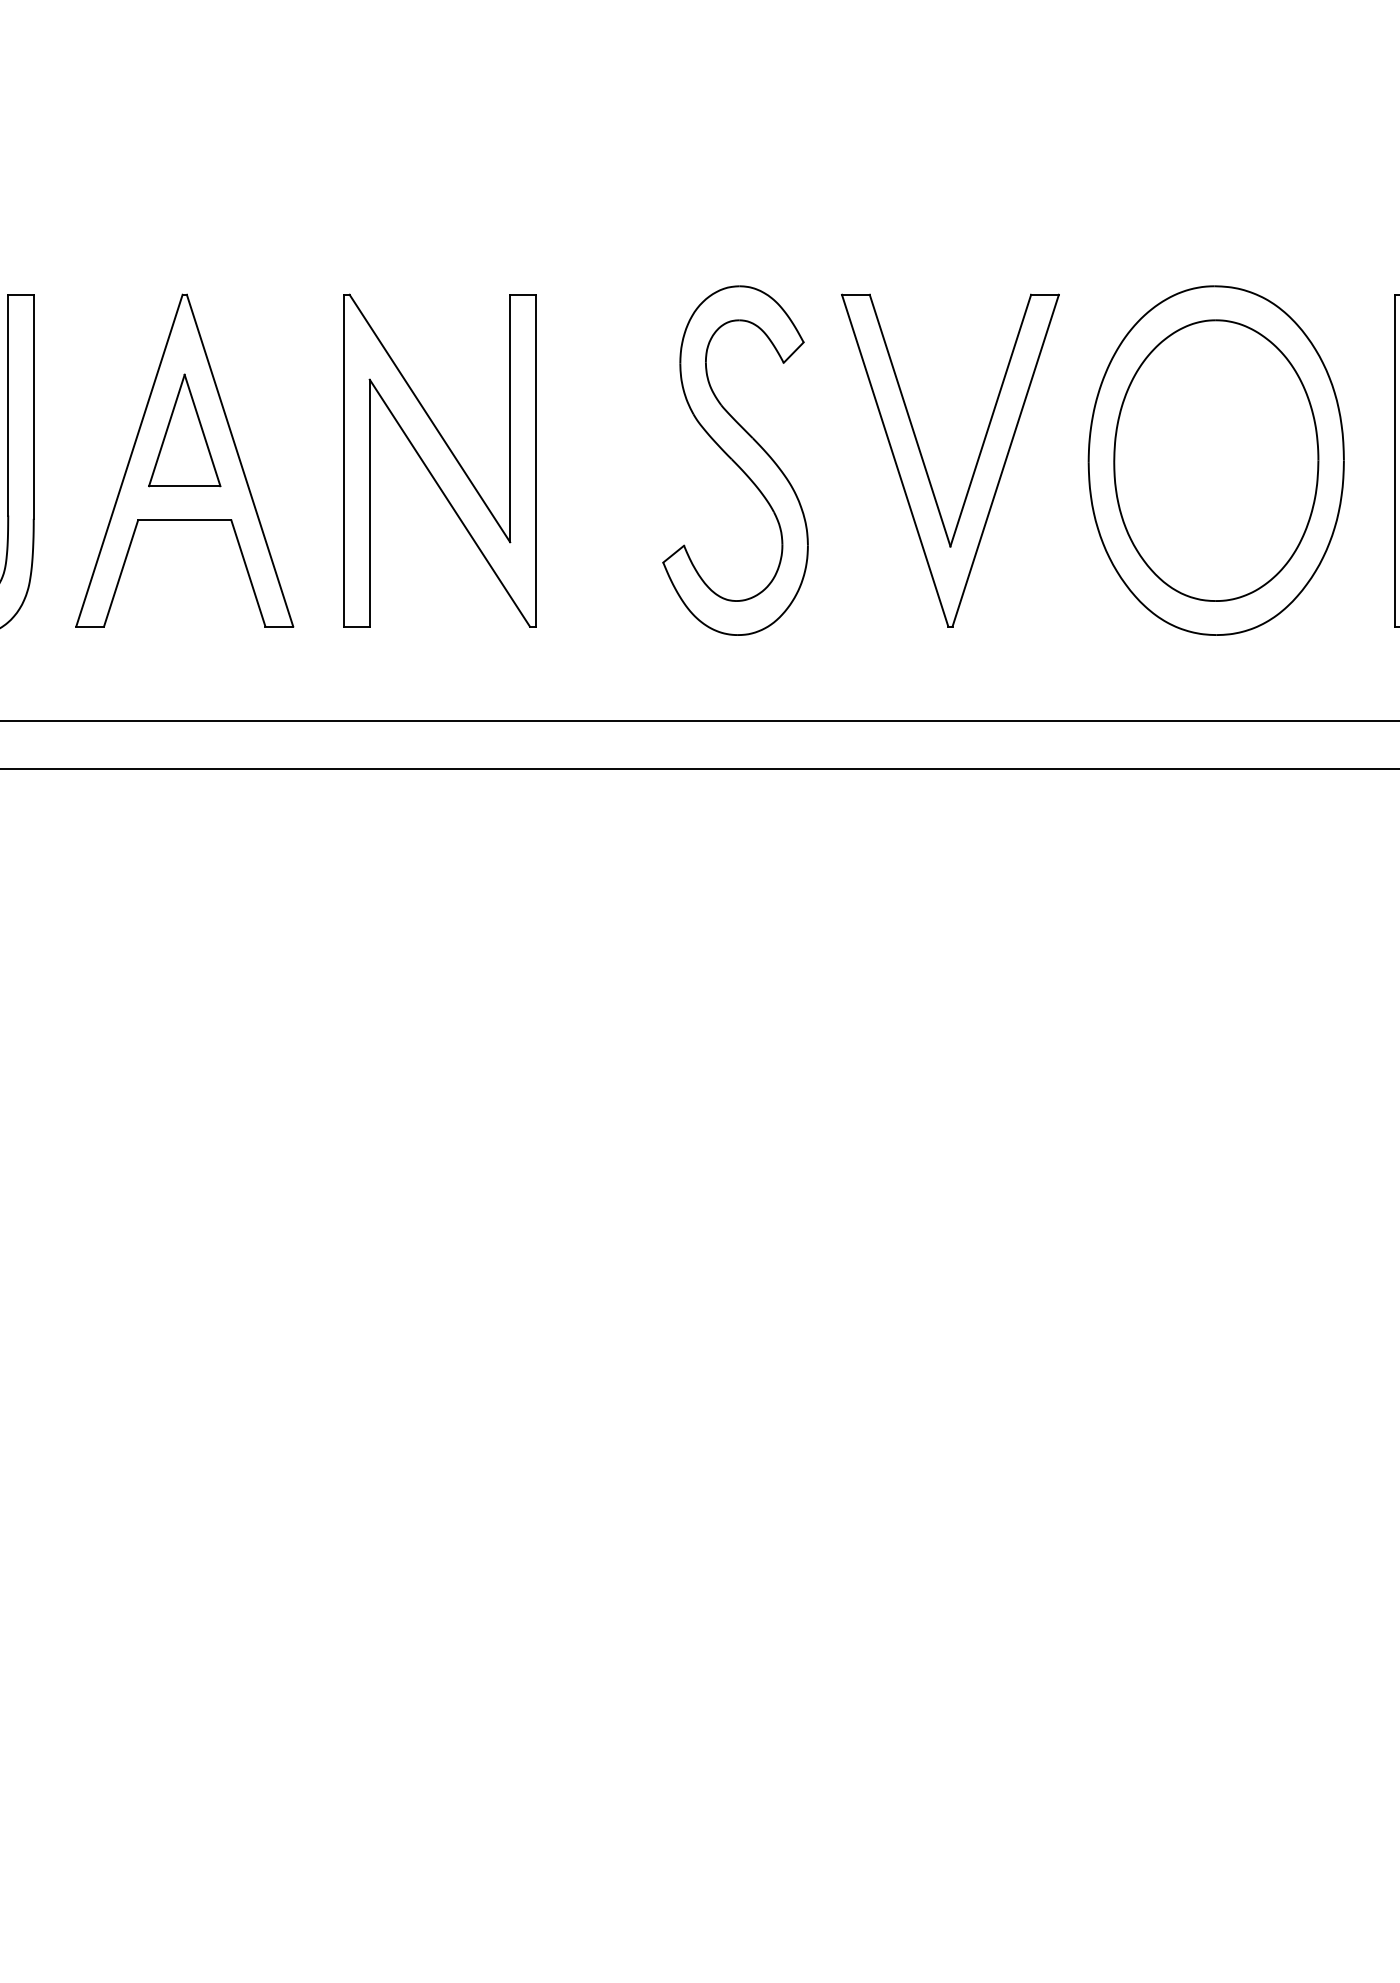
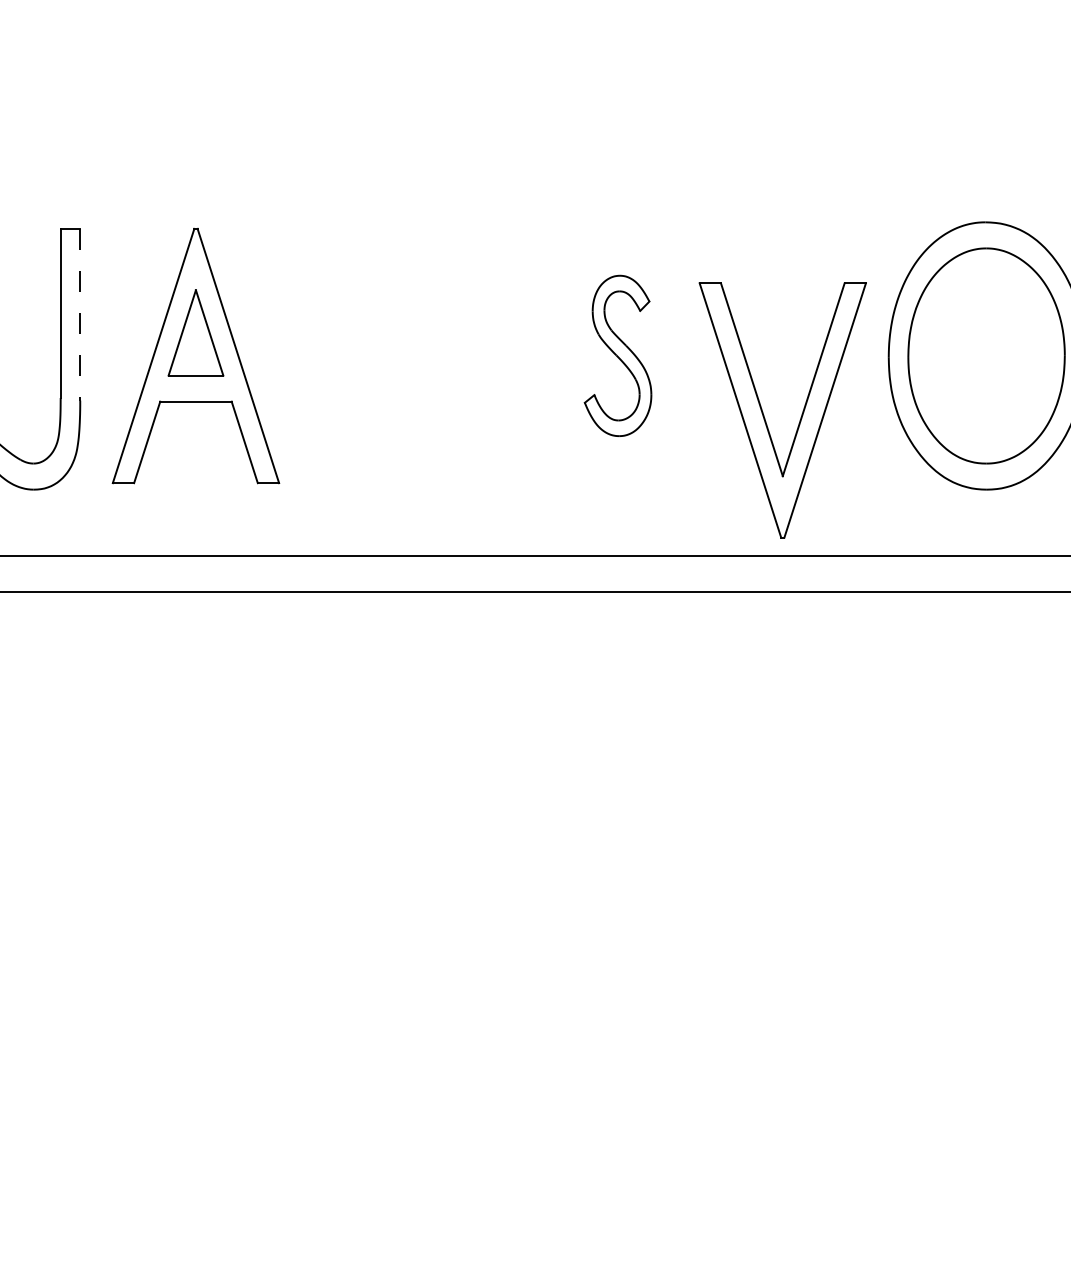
line: (33, 407) -> (80, 315), solid -> dashed
part: (439, 460) -> (391, 355), removed
part: (735, 460) -> (618, 355), size x0.6
part: (926, 467) -> (764, 415), moved

